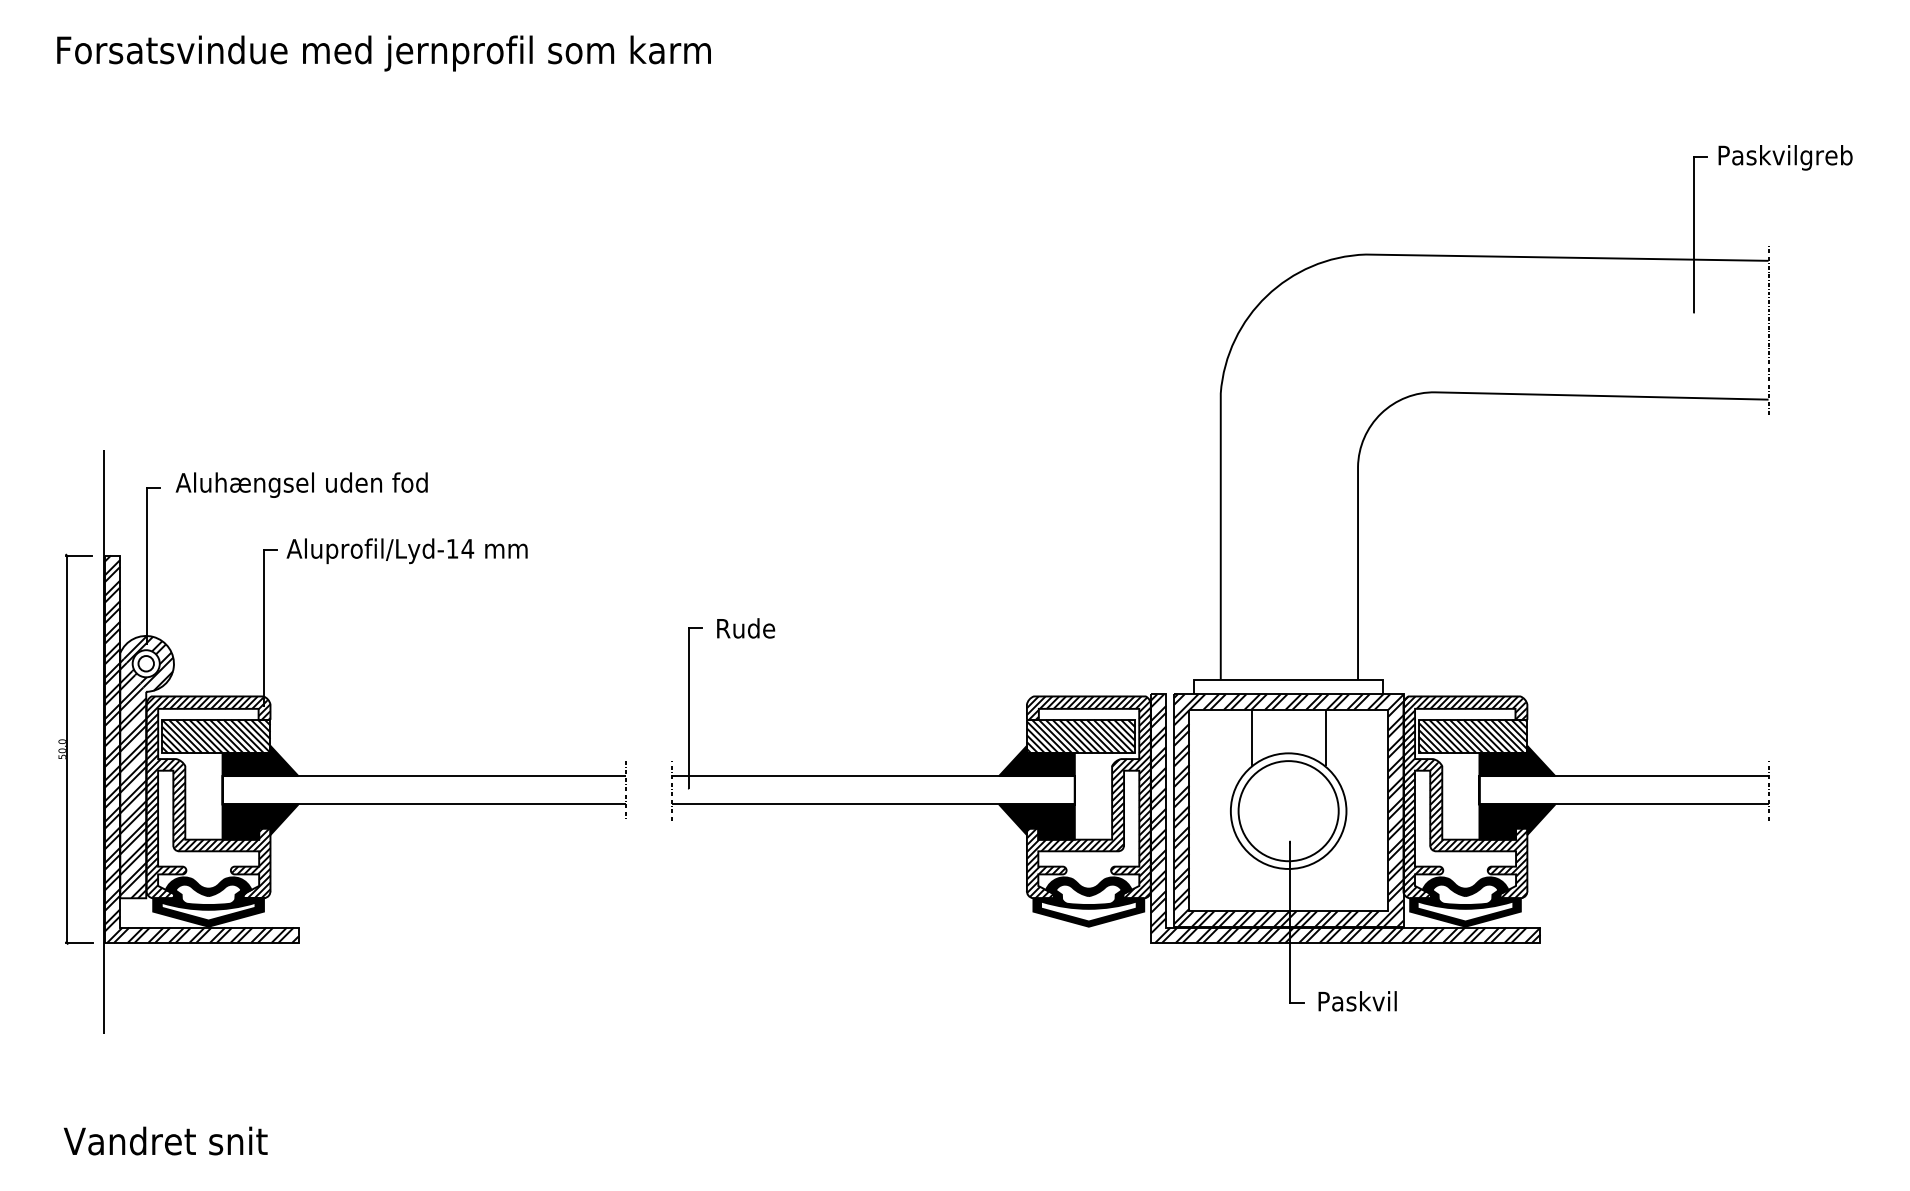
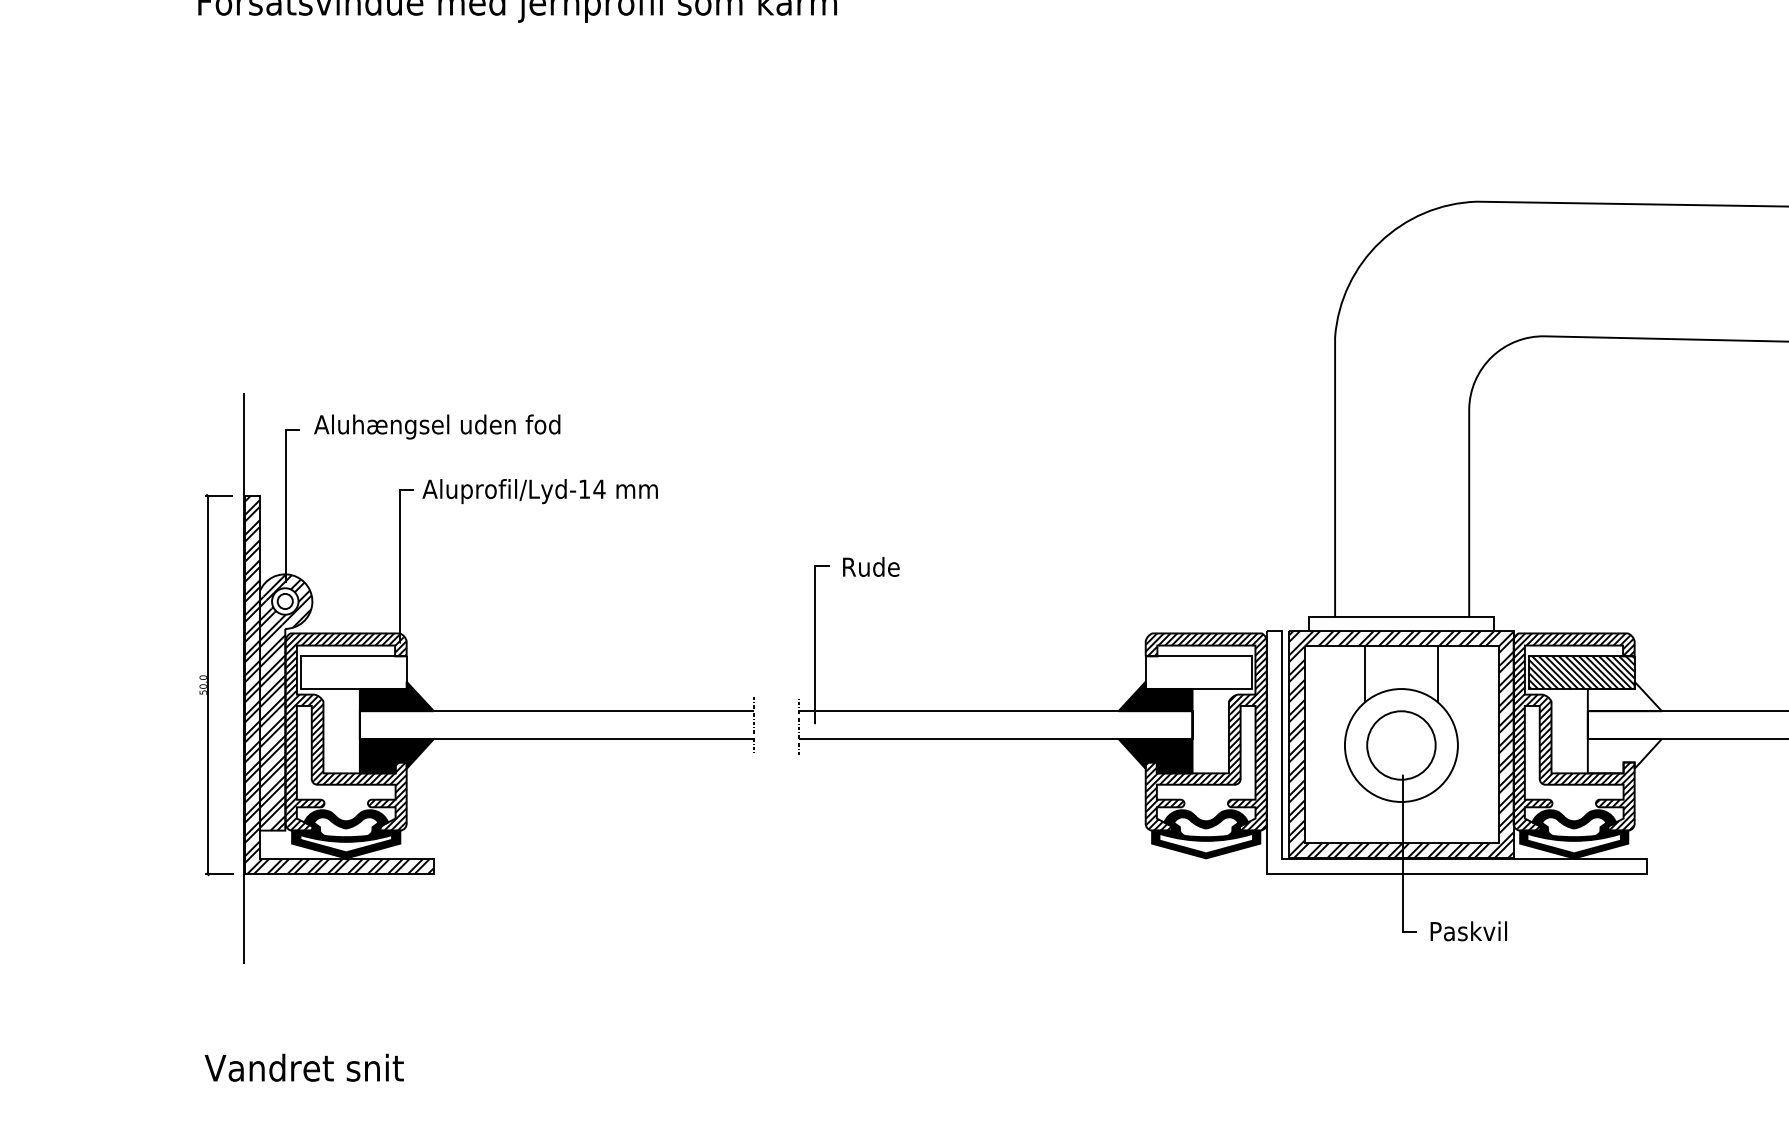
hatch: (215, 736) -> (352, 672), removed
hatch: (1080, 736) -> (1198, 672), removed
fill: (1517, 792) -> (1625, 727), removed
circle: (1288, 811) -> (1401, 745), size x0.7
hatch: (1345, 818) -> (1456, 752), removed

